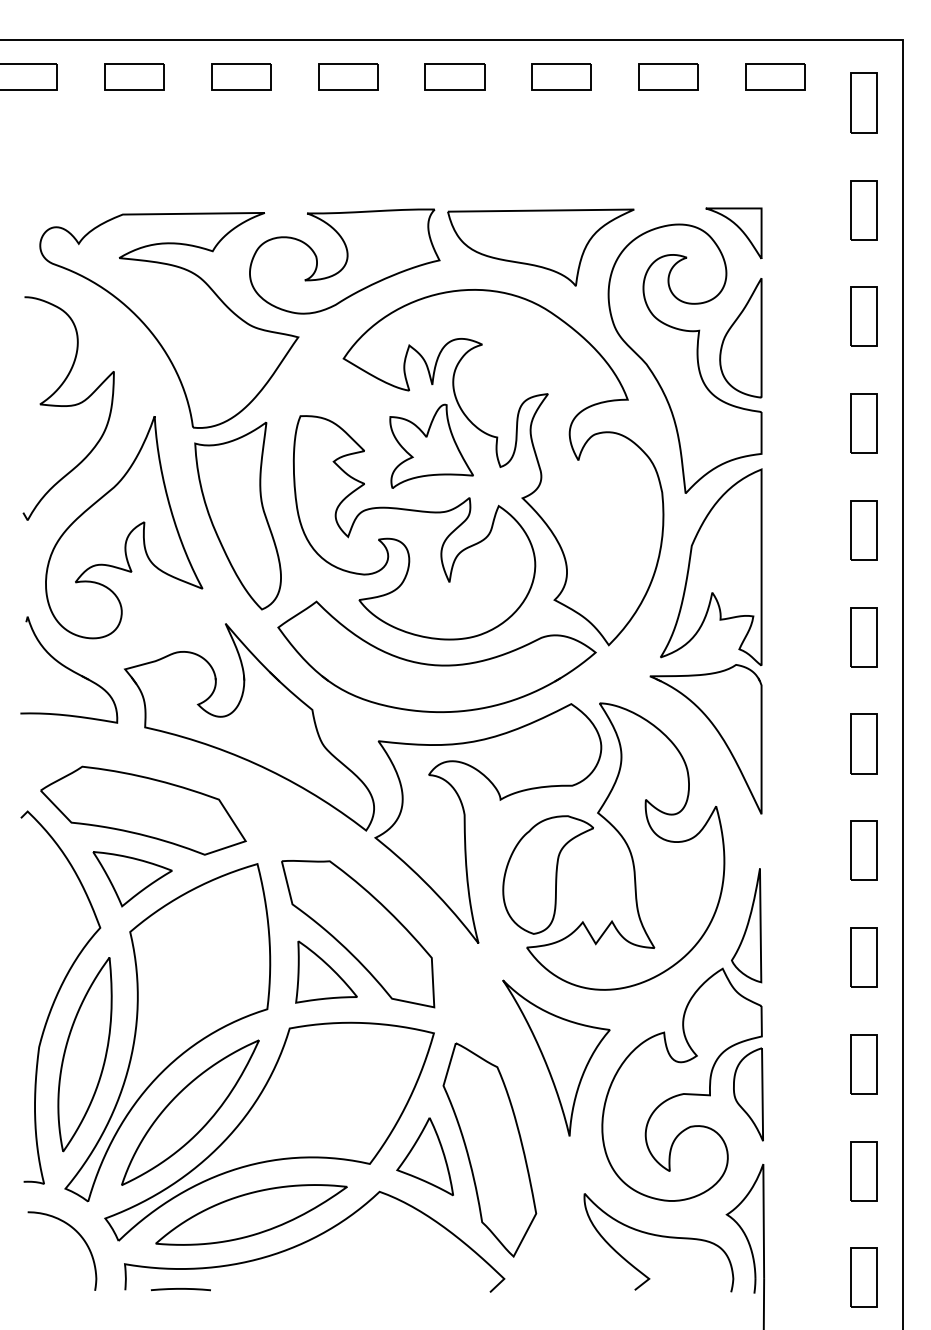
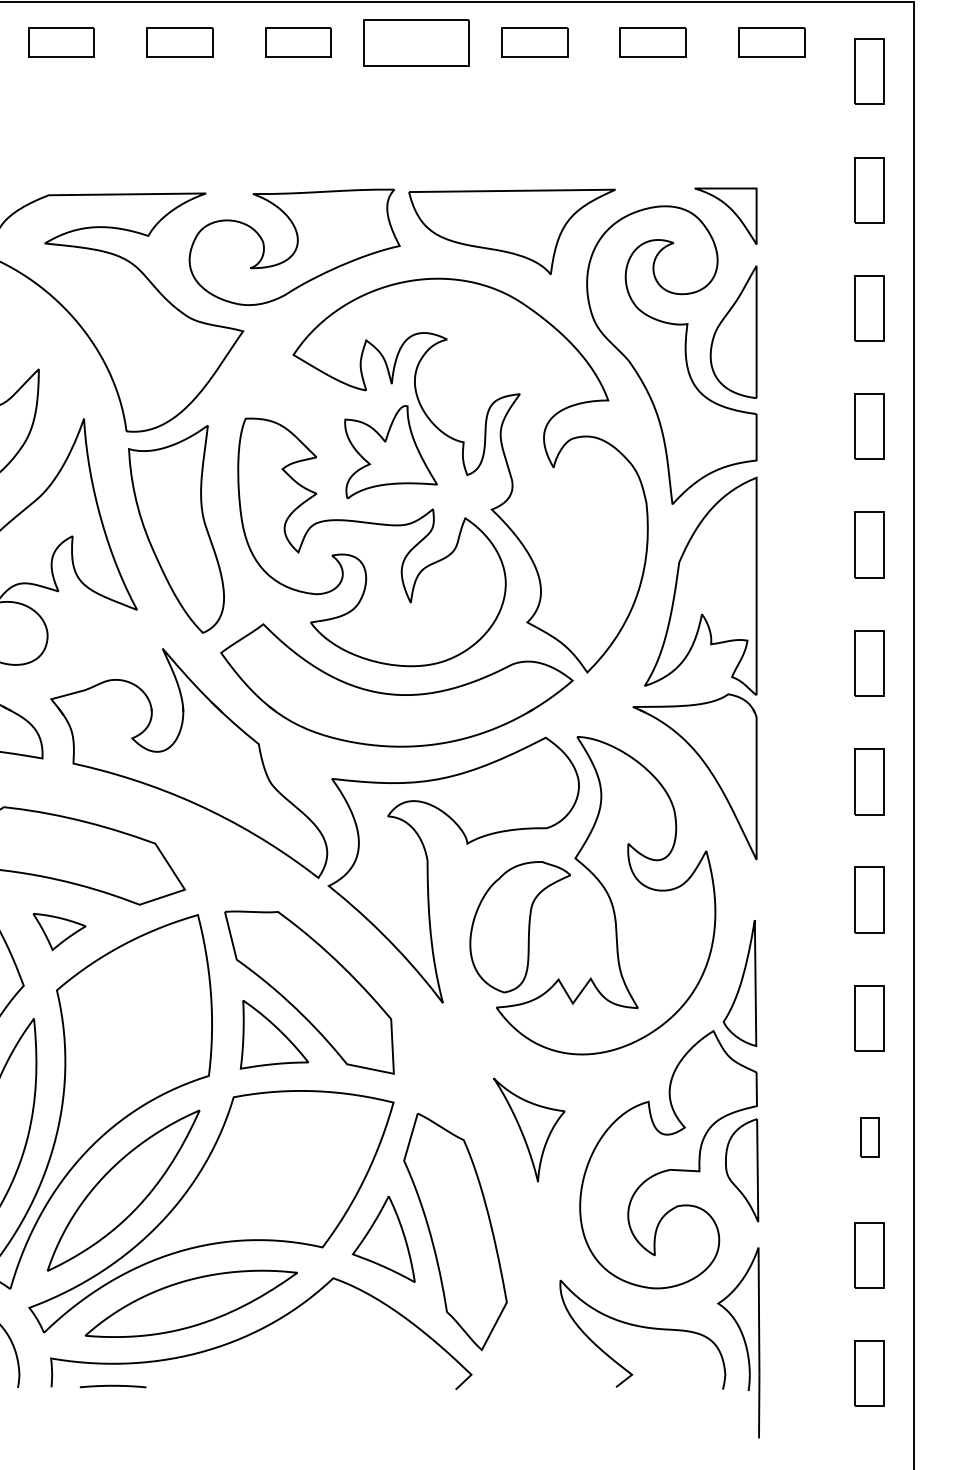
part: (454, 76) -> (416, 42), size x1.6
part: (132, 879) -> (59, 932), size x0.6
part: (556, 1057) -> (529, 1129), size x0.6
part: (863, 1064) -> (869, 1137), size x0.6

